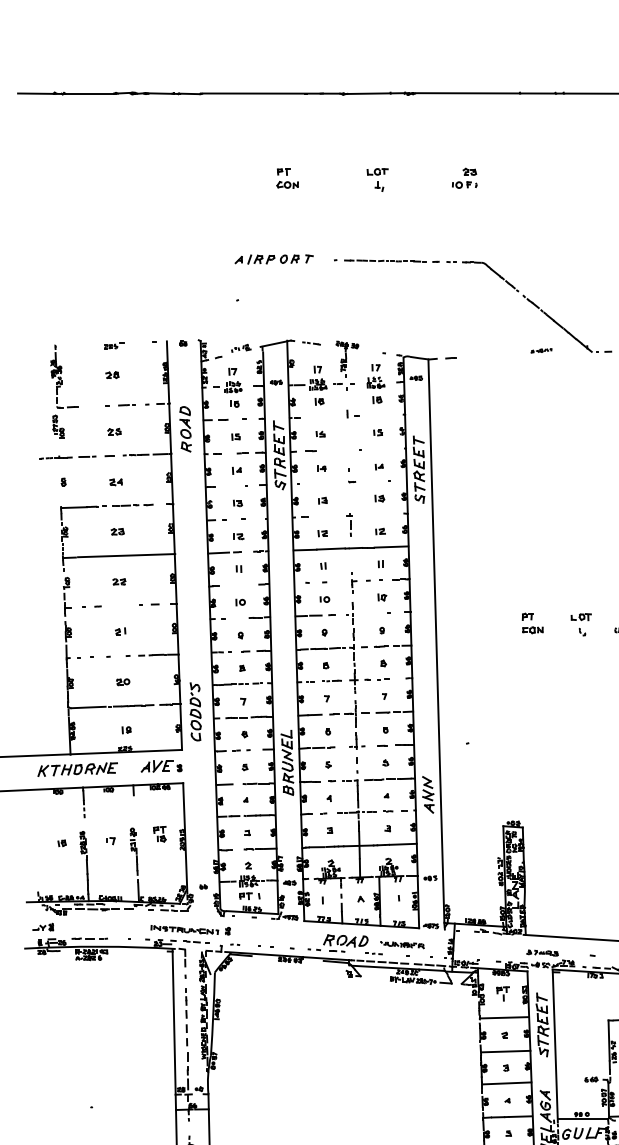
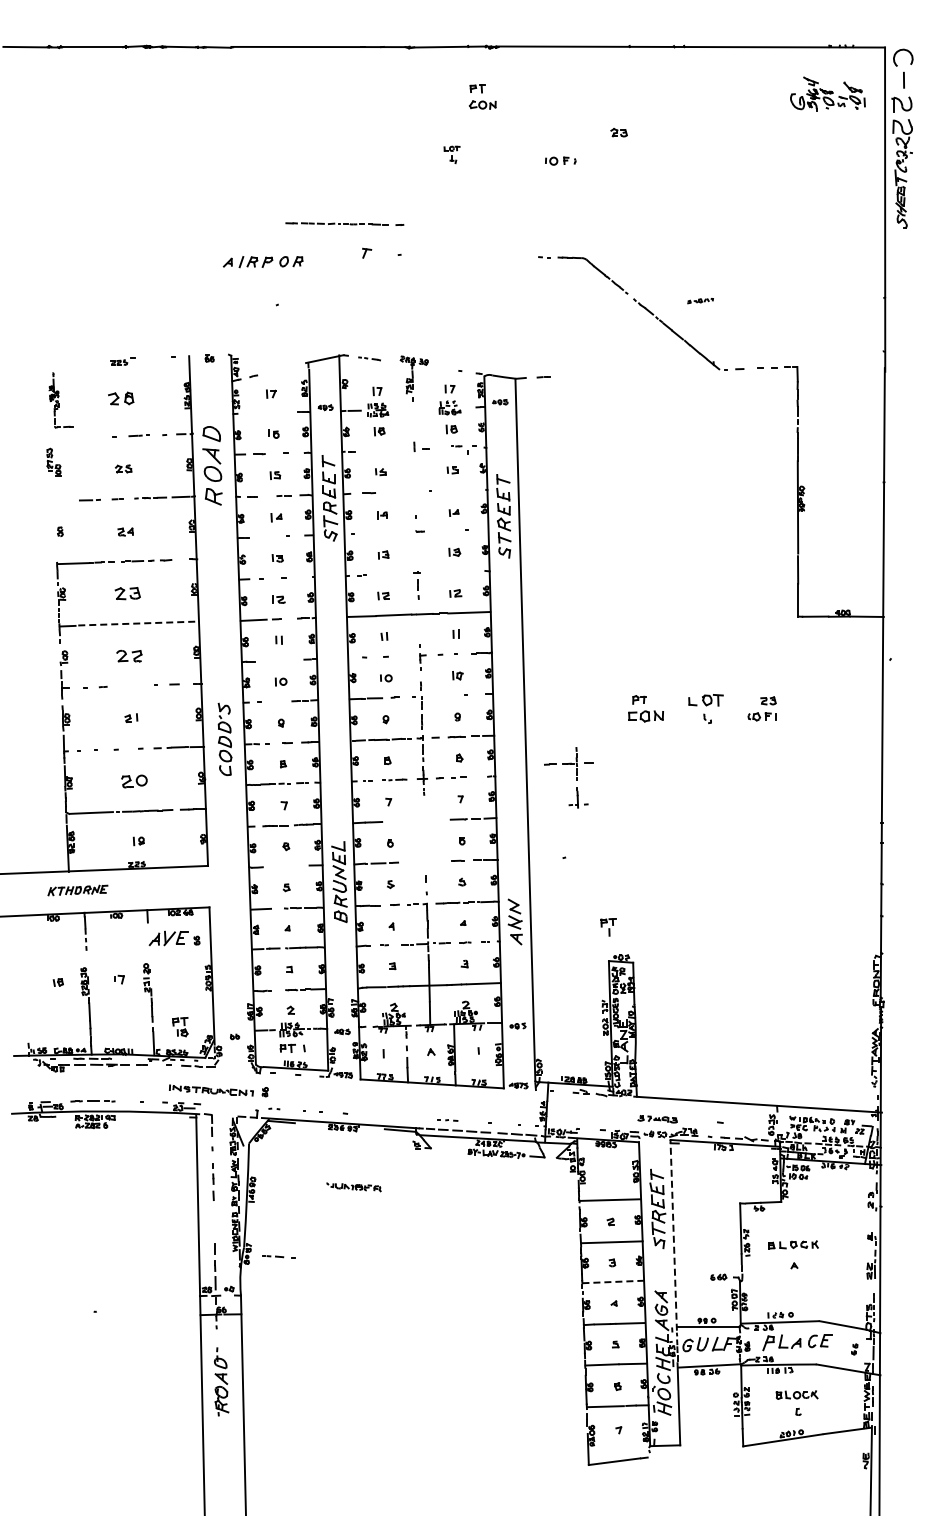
part: (469, 171) -> (618, 132), moved
part: (287, 178) -> (482, 96), moved
part: (377, 179) -> (451, 154), size x0.6
part: (266, 259) -> (262, 262), moved
part: (391, 260) -> (344, 223), moved
part: (240, 348) -> (281, 364), removed
part: (541, 351) -> (700, 301), moved
part: (111, 374) -> (120, 397), size x1.6
part: (63, 376) -> (60, 400), size x0.7
part: (343, 386) -> (463, 449), moved
part: (228, 387) -> (265, 413), removed
part: (185, 428) -> (212, 465), size x1.4
part: (55, 457) -> (50, 501), removed
part: (117, 531) -> (127, 593), size x1.6
line: (126, 555) -> (138, 623), solid -> dashed
part: (119, 582) -> (129, 656), size x1.6
part: (581, 616) -> (706, 699), size x1.4
part: (532, 630) -> (645, 716), size x1.4
part: (123, 682) -> (134, 781), size x1.6
part: (195, 711) -> (224, 738), moved
part: (355, 724) -> (576, 777), moved
part: (241, 750) -> (282, 866), removed
part: (161, 766) -> (174, 938), moved
part: (77, 769) -> (77, 890), size x0.6
part: (159, 834) -> (180, 1027), moved
part: (42, 926) -> (34, 1086), removed
part: (196, 941) -> (278, 1256), moved
part: (337, 943) -> (402, 1107), removed
part: (402, 945) -> (353, 1187), moved
part: (503, 994) -> (608, 927), moved
part: (187, 1034) -> (214, 1221), removed
line: (555, 1045) -> (673, 1234), solid -> dashed
line: (507, 1083) -> (613, 1281), solid -> dashed

